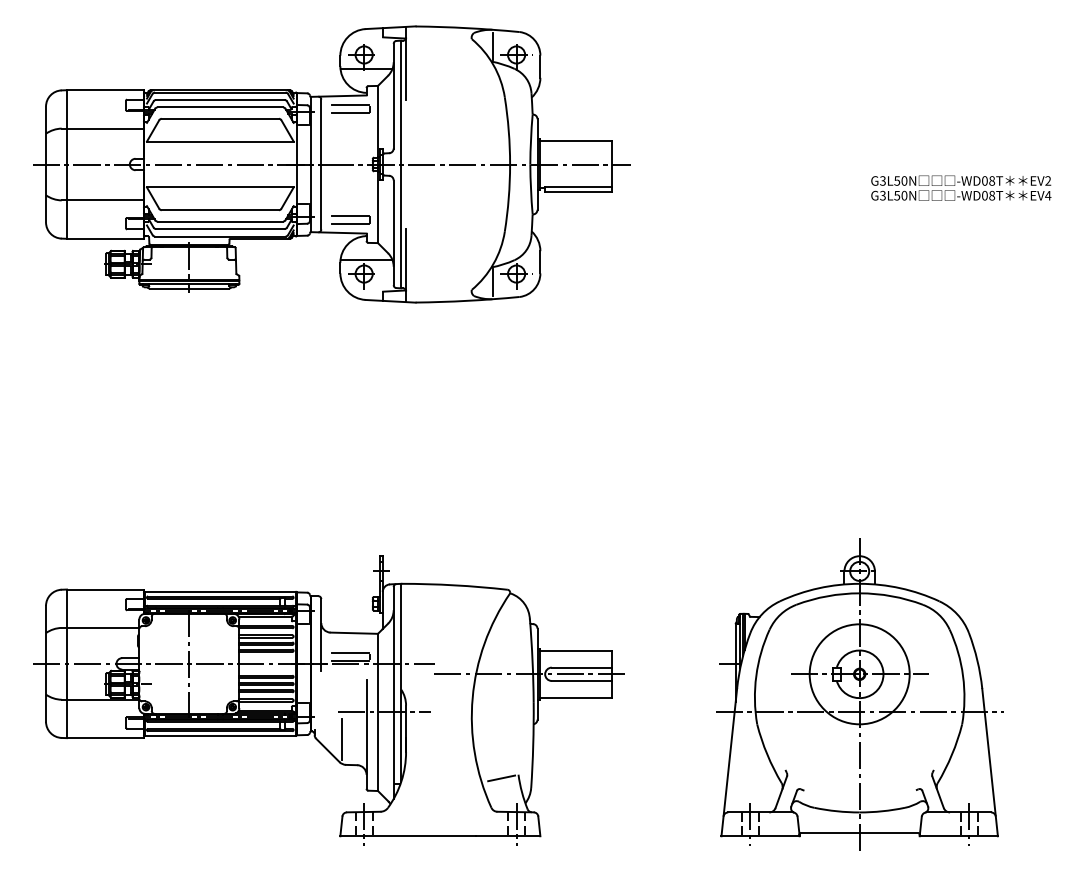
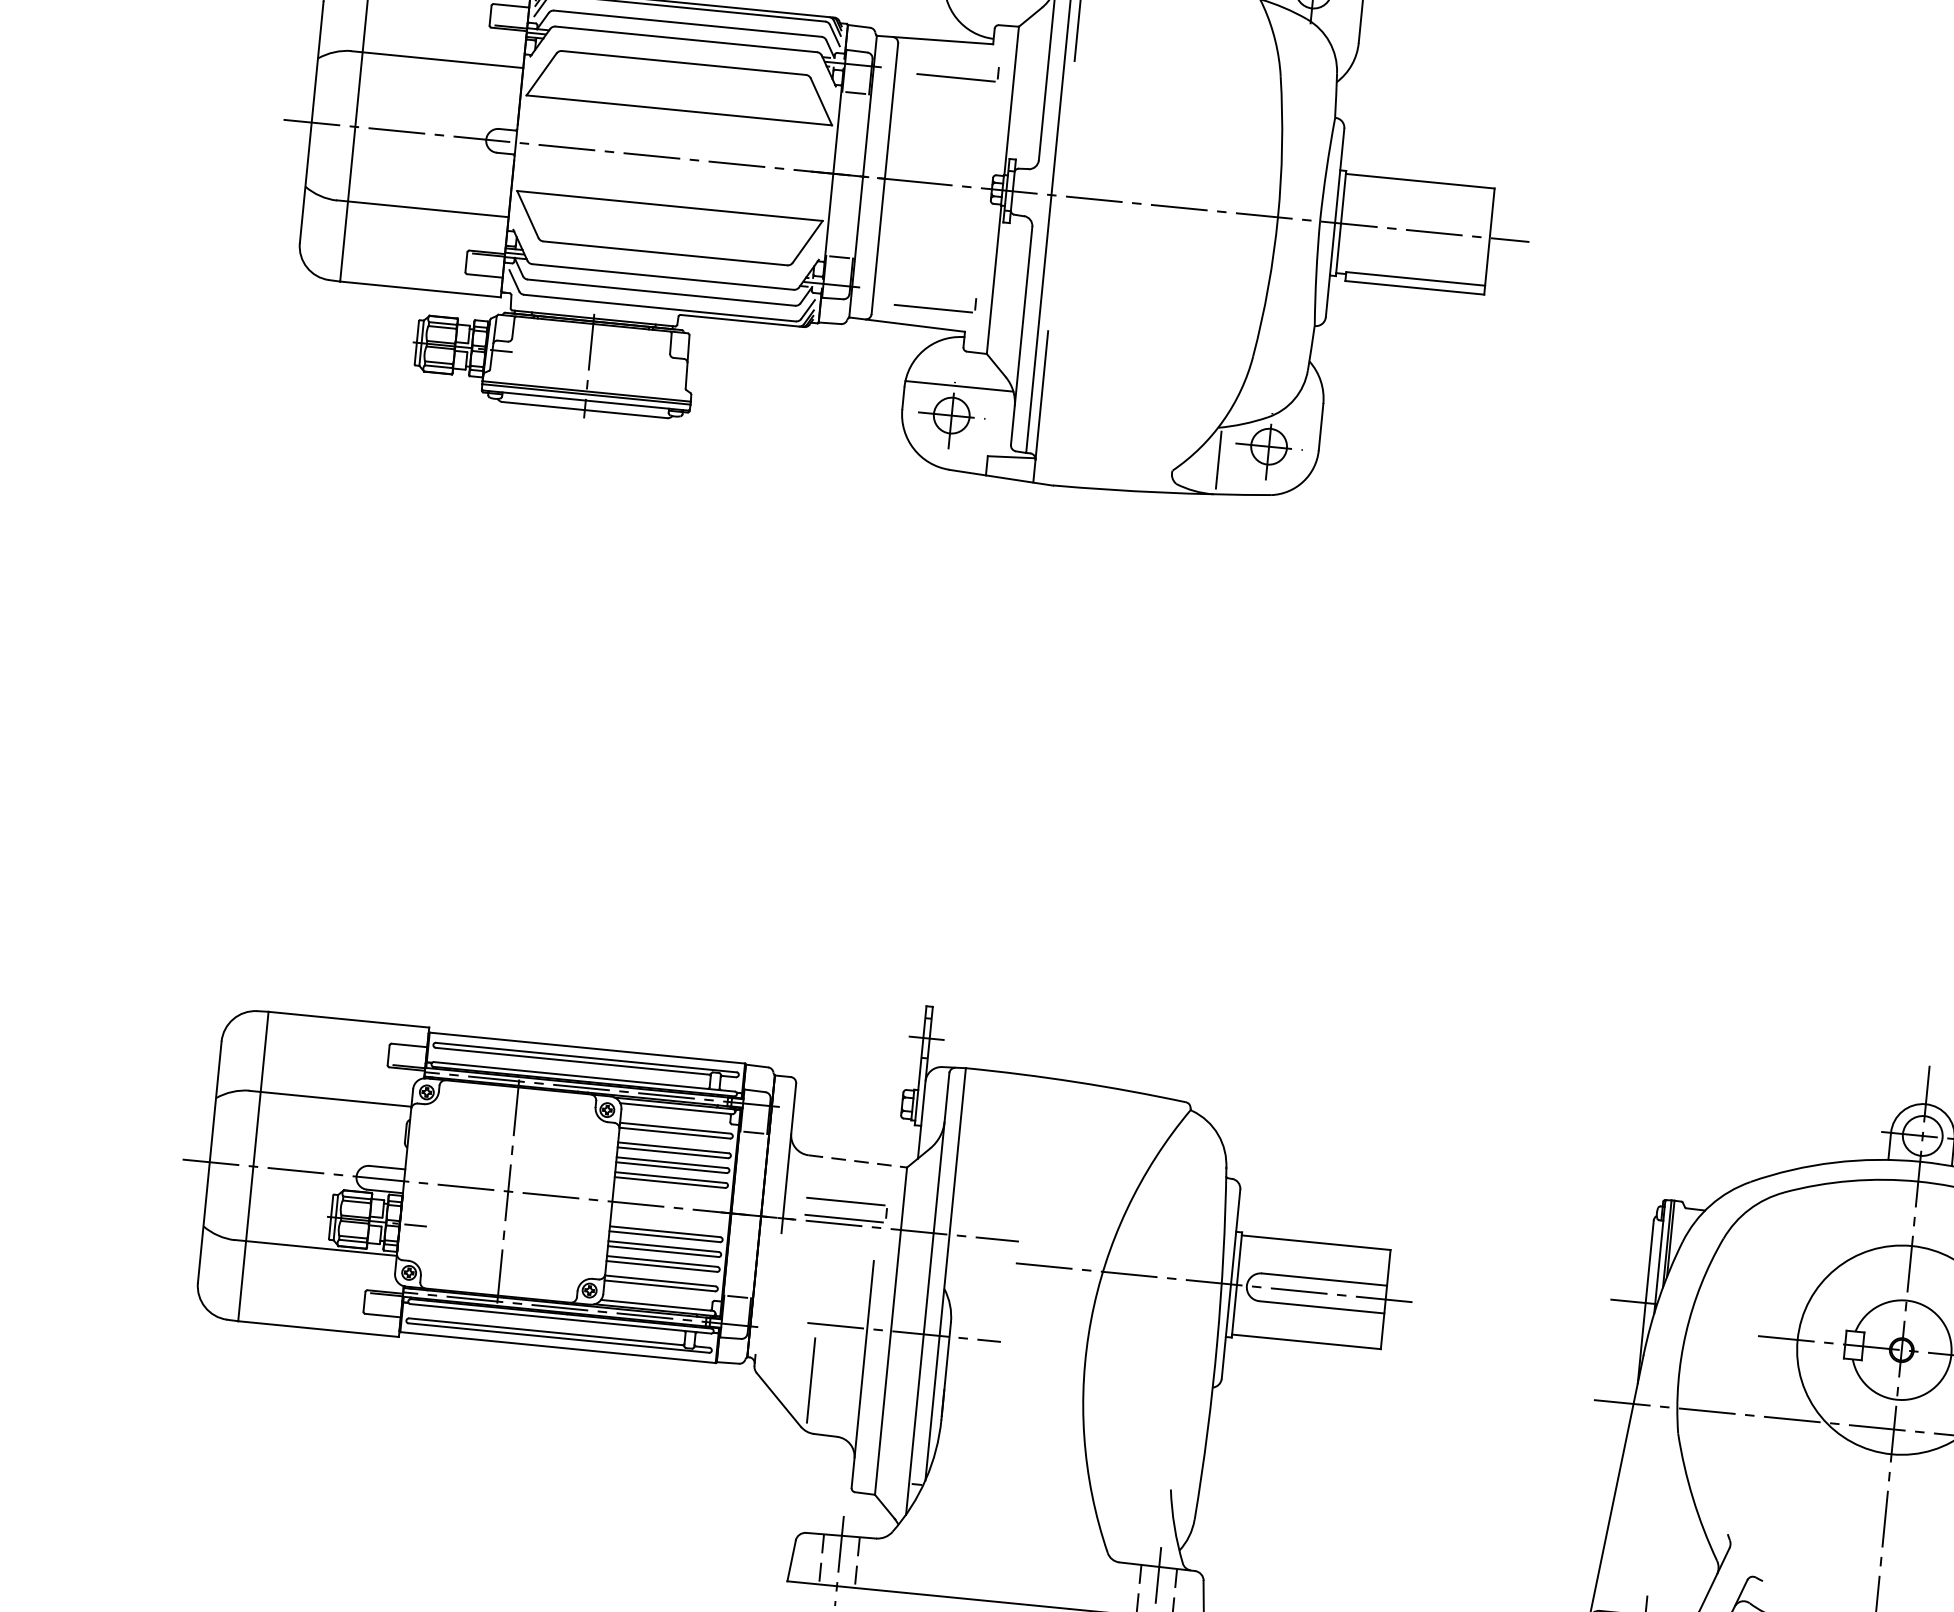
line: (350, 104) -> (957, 59), removed
line: (350, 215) -> (935, 290), removed
line: (354, 633) -> (858, 1162), solid -> dashed
line: (501, 778) -> (1134, 1493), removed

